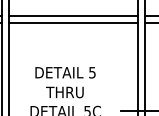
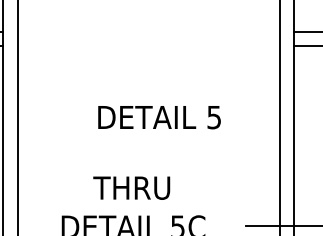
line: (72, 15) -> (147, 31), removed
line: (72, 22) -> (147, 45), removed
text: (65, 72) -> (159, 116), moved

